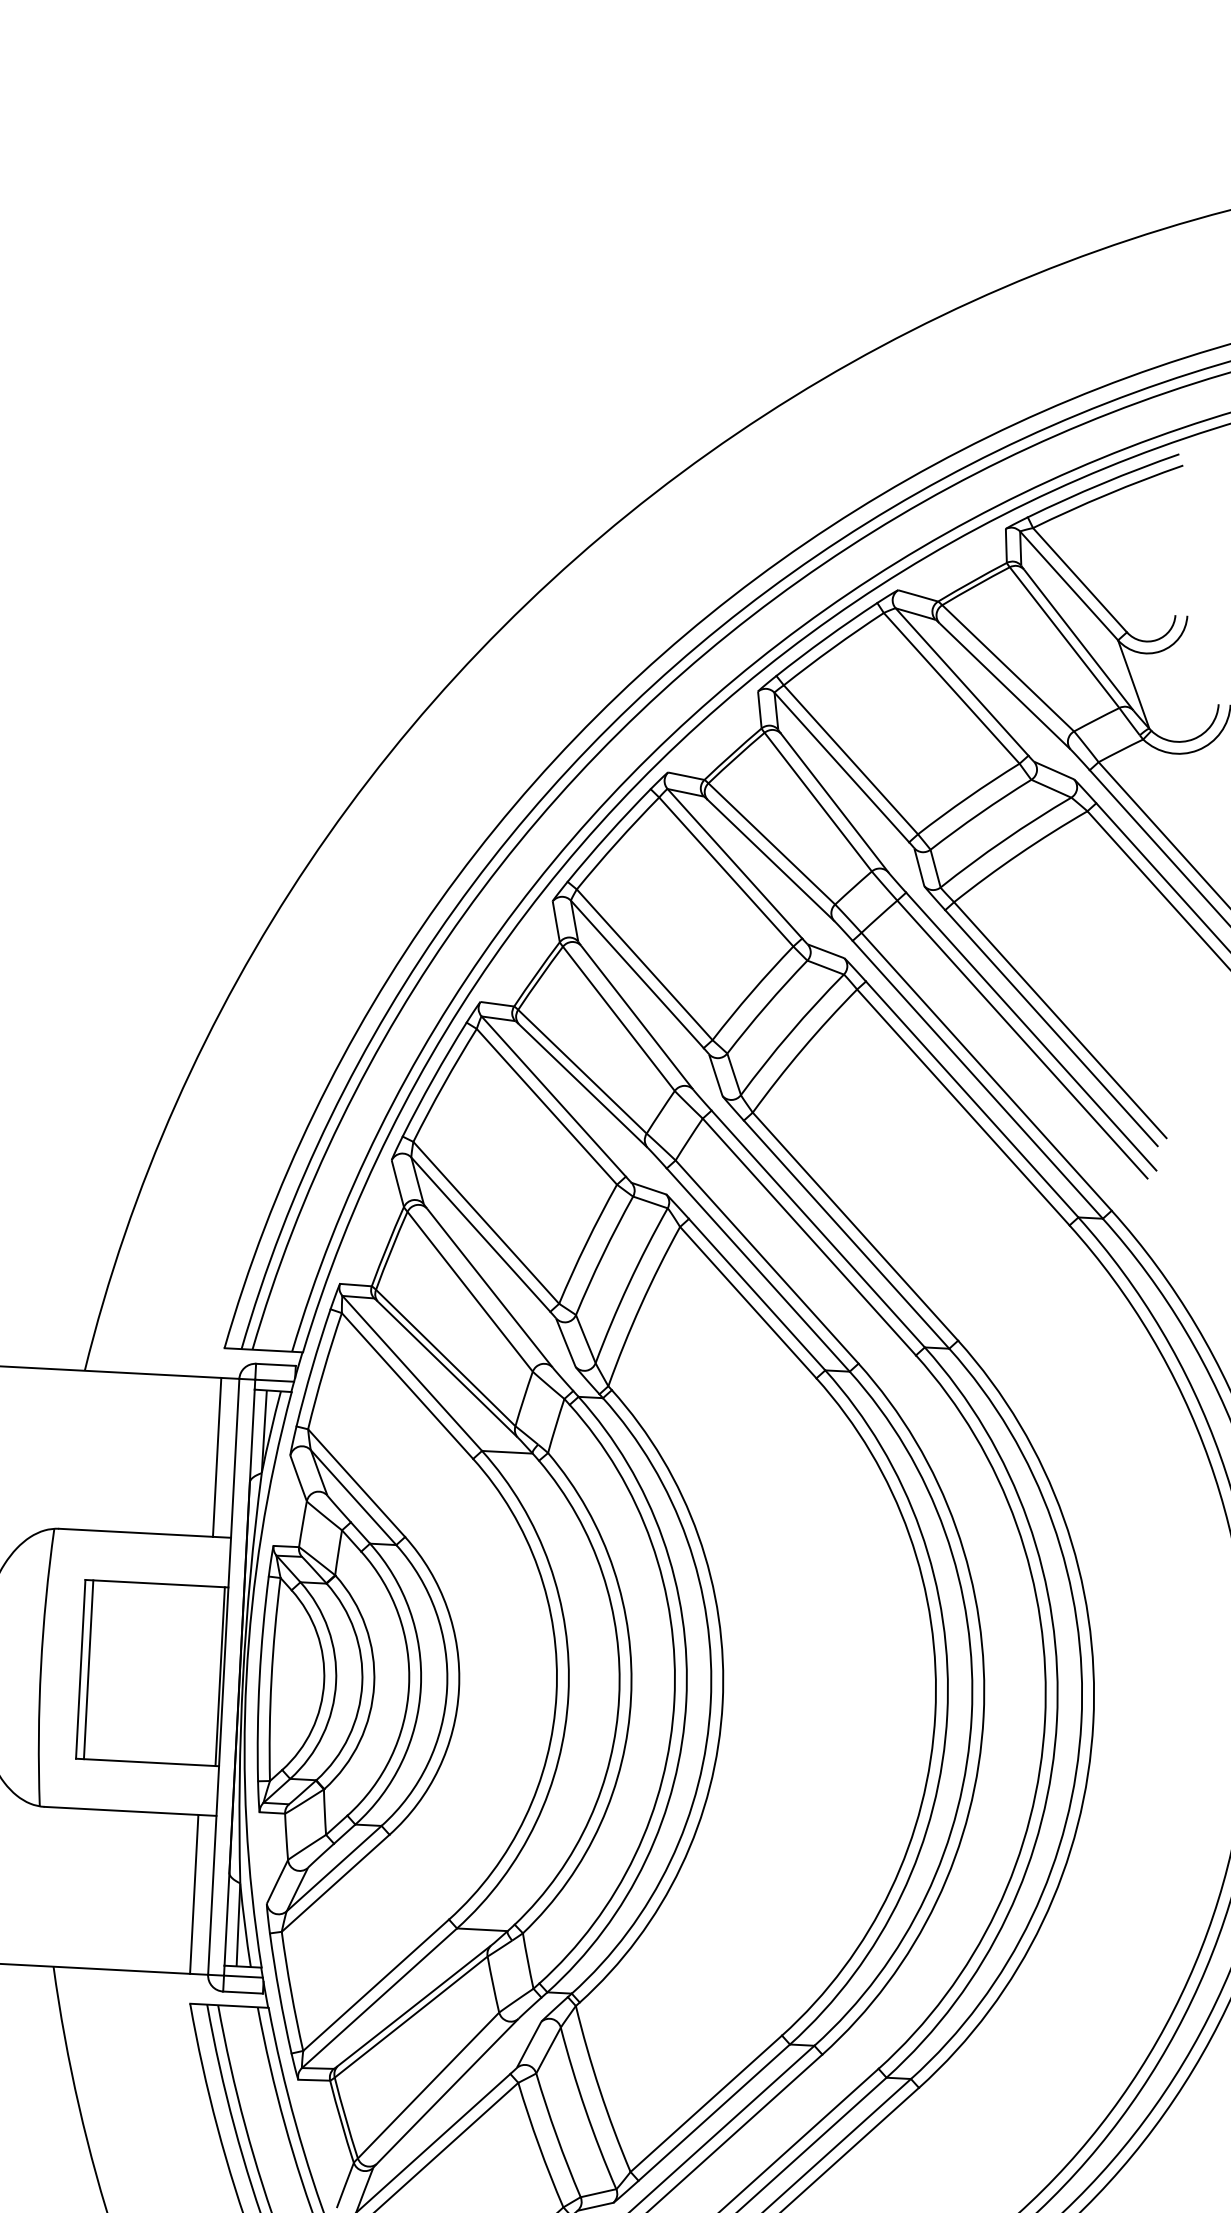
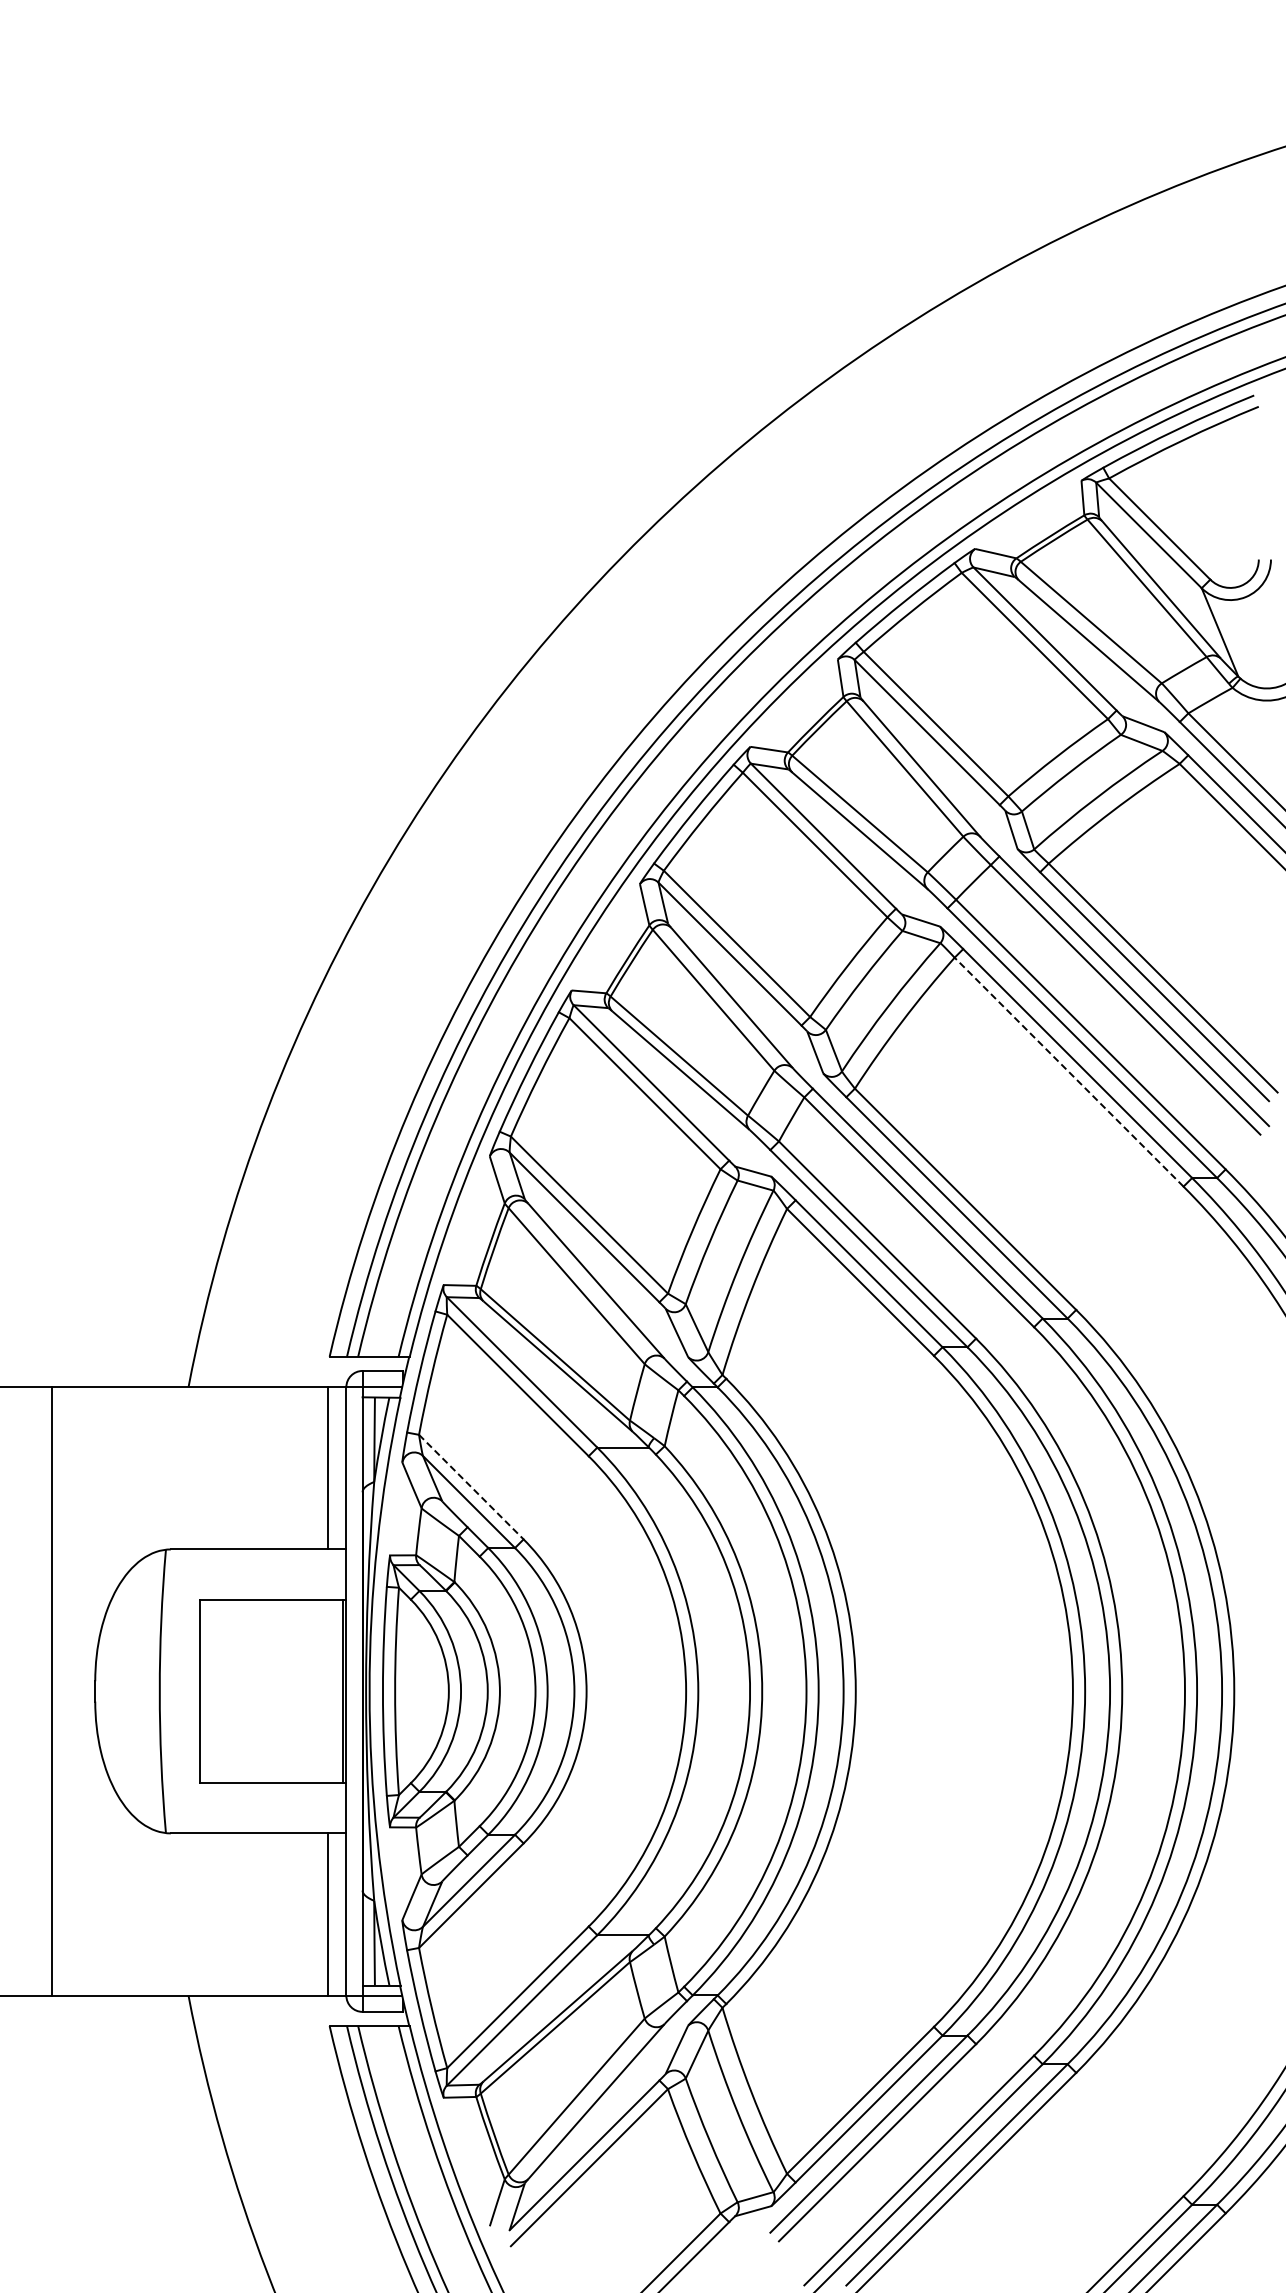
line: (963, 1107) -> (1069, 1072), solid -> dashed
line: (356, 1483) -> (471, 1487), solid -> dashed
line: (88, 1669) -> (208, 1691), removed

